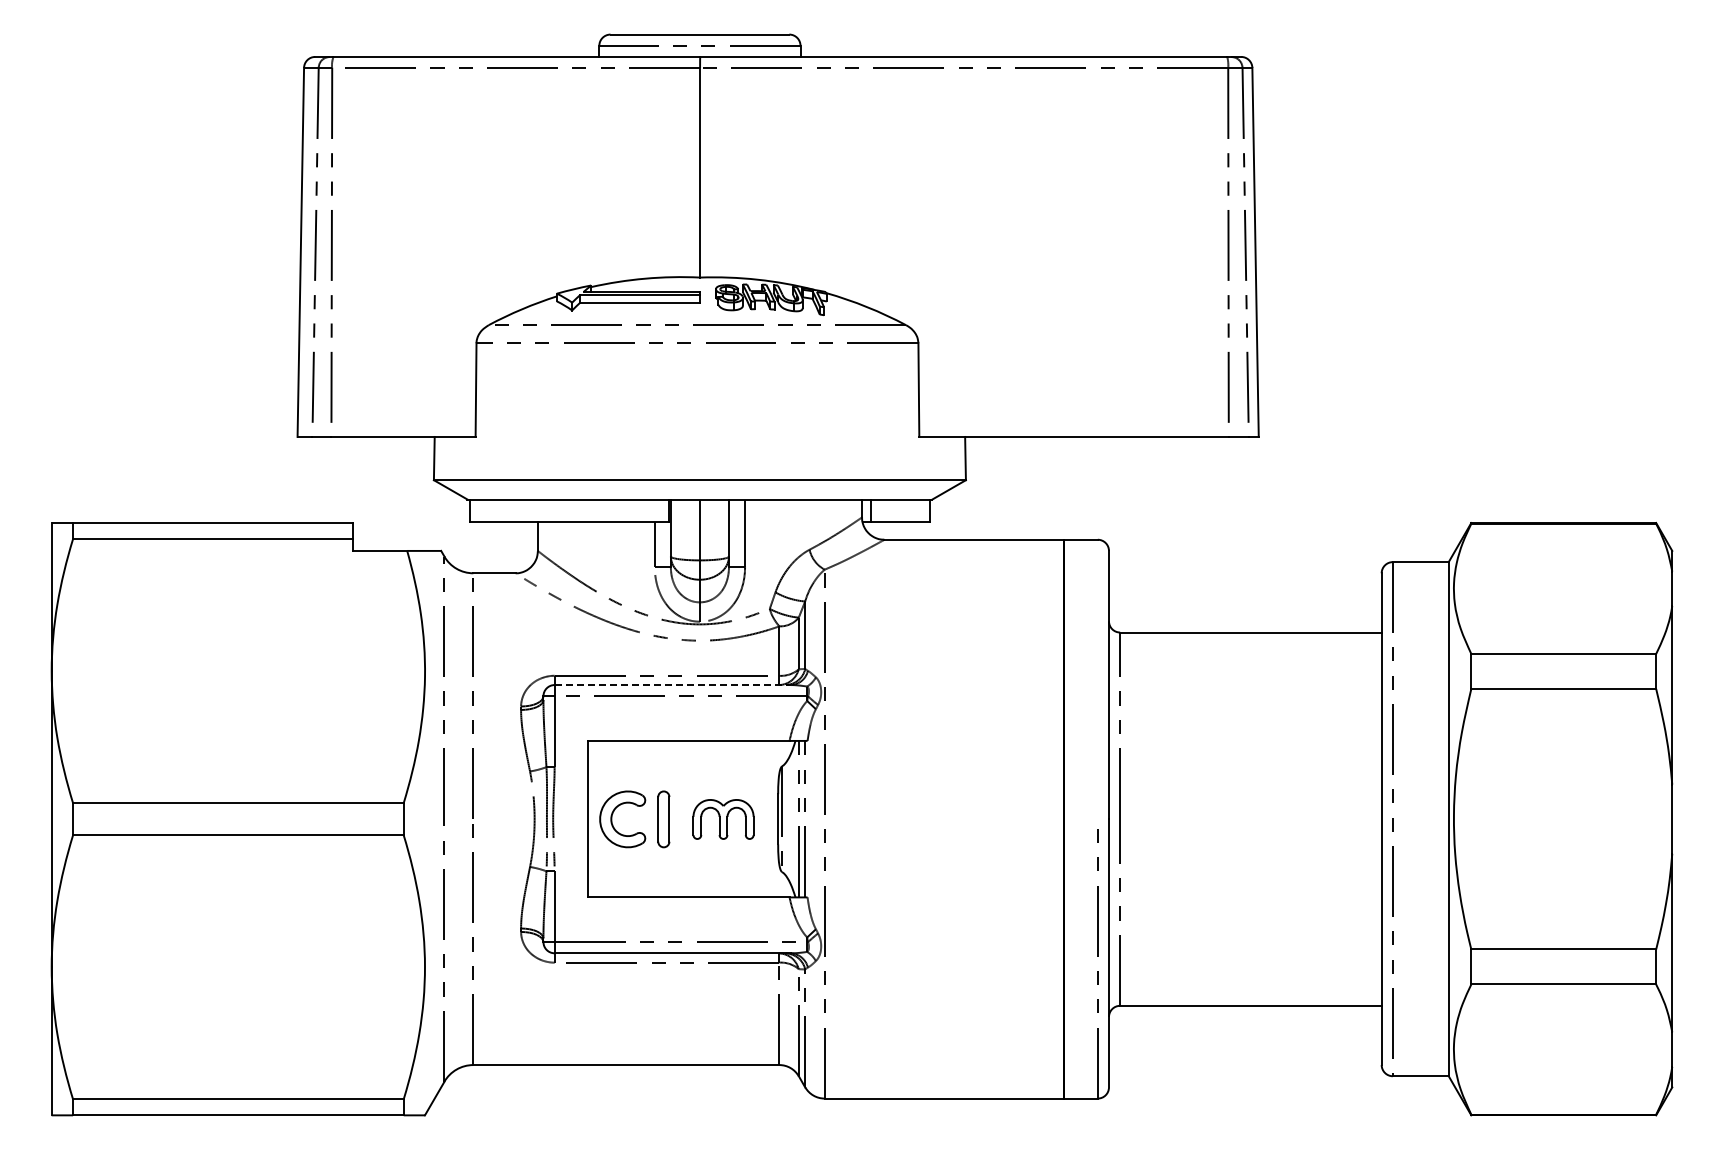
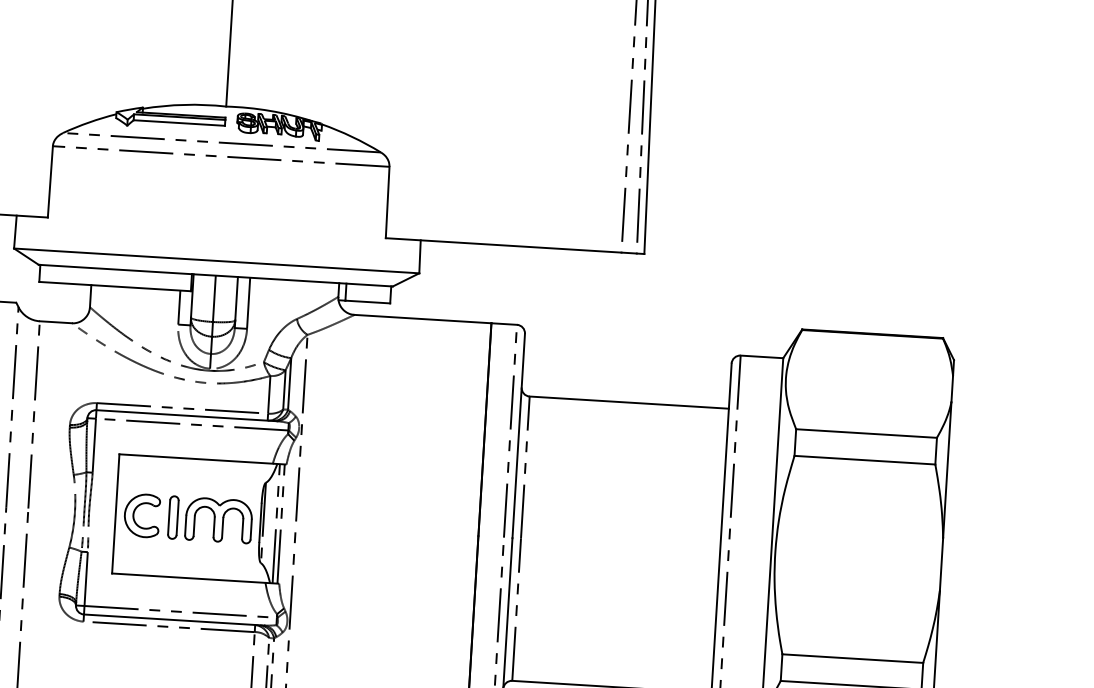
line: (1097, 676) -> (510, 428), added
line: (673, 685) -> (187, 416), dashed -> solid
part: (723, 819) -> (218, 520), size x1.43

